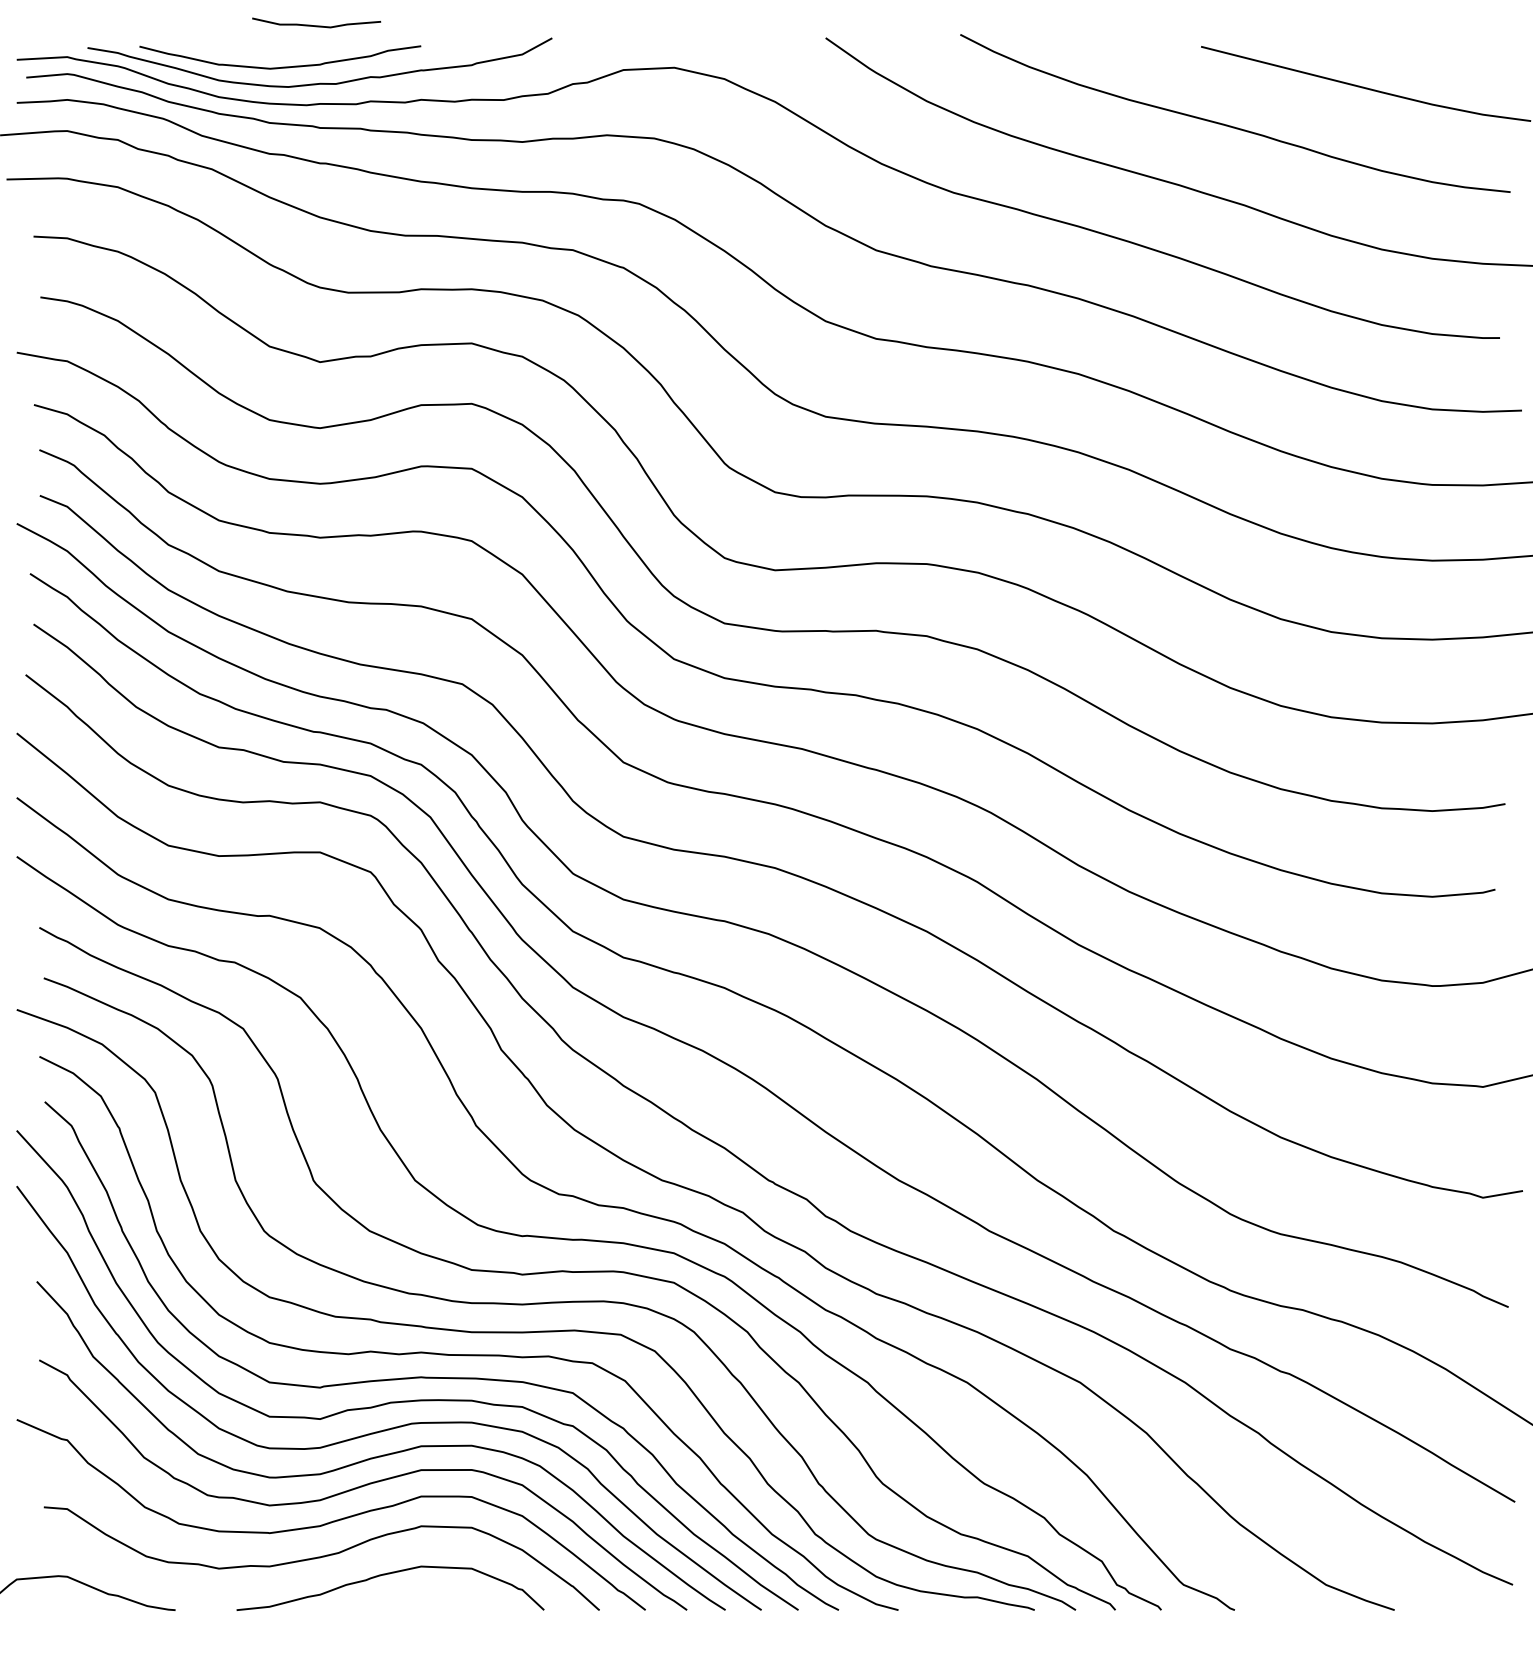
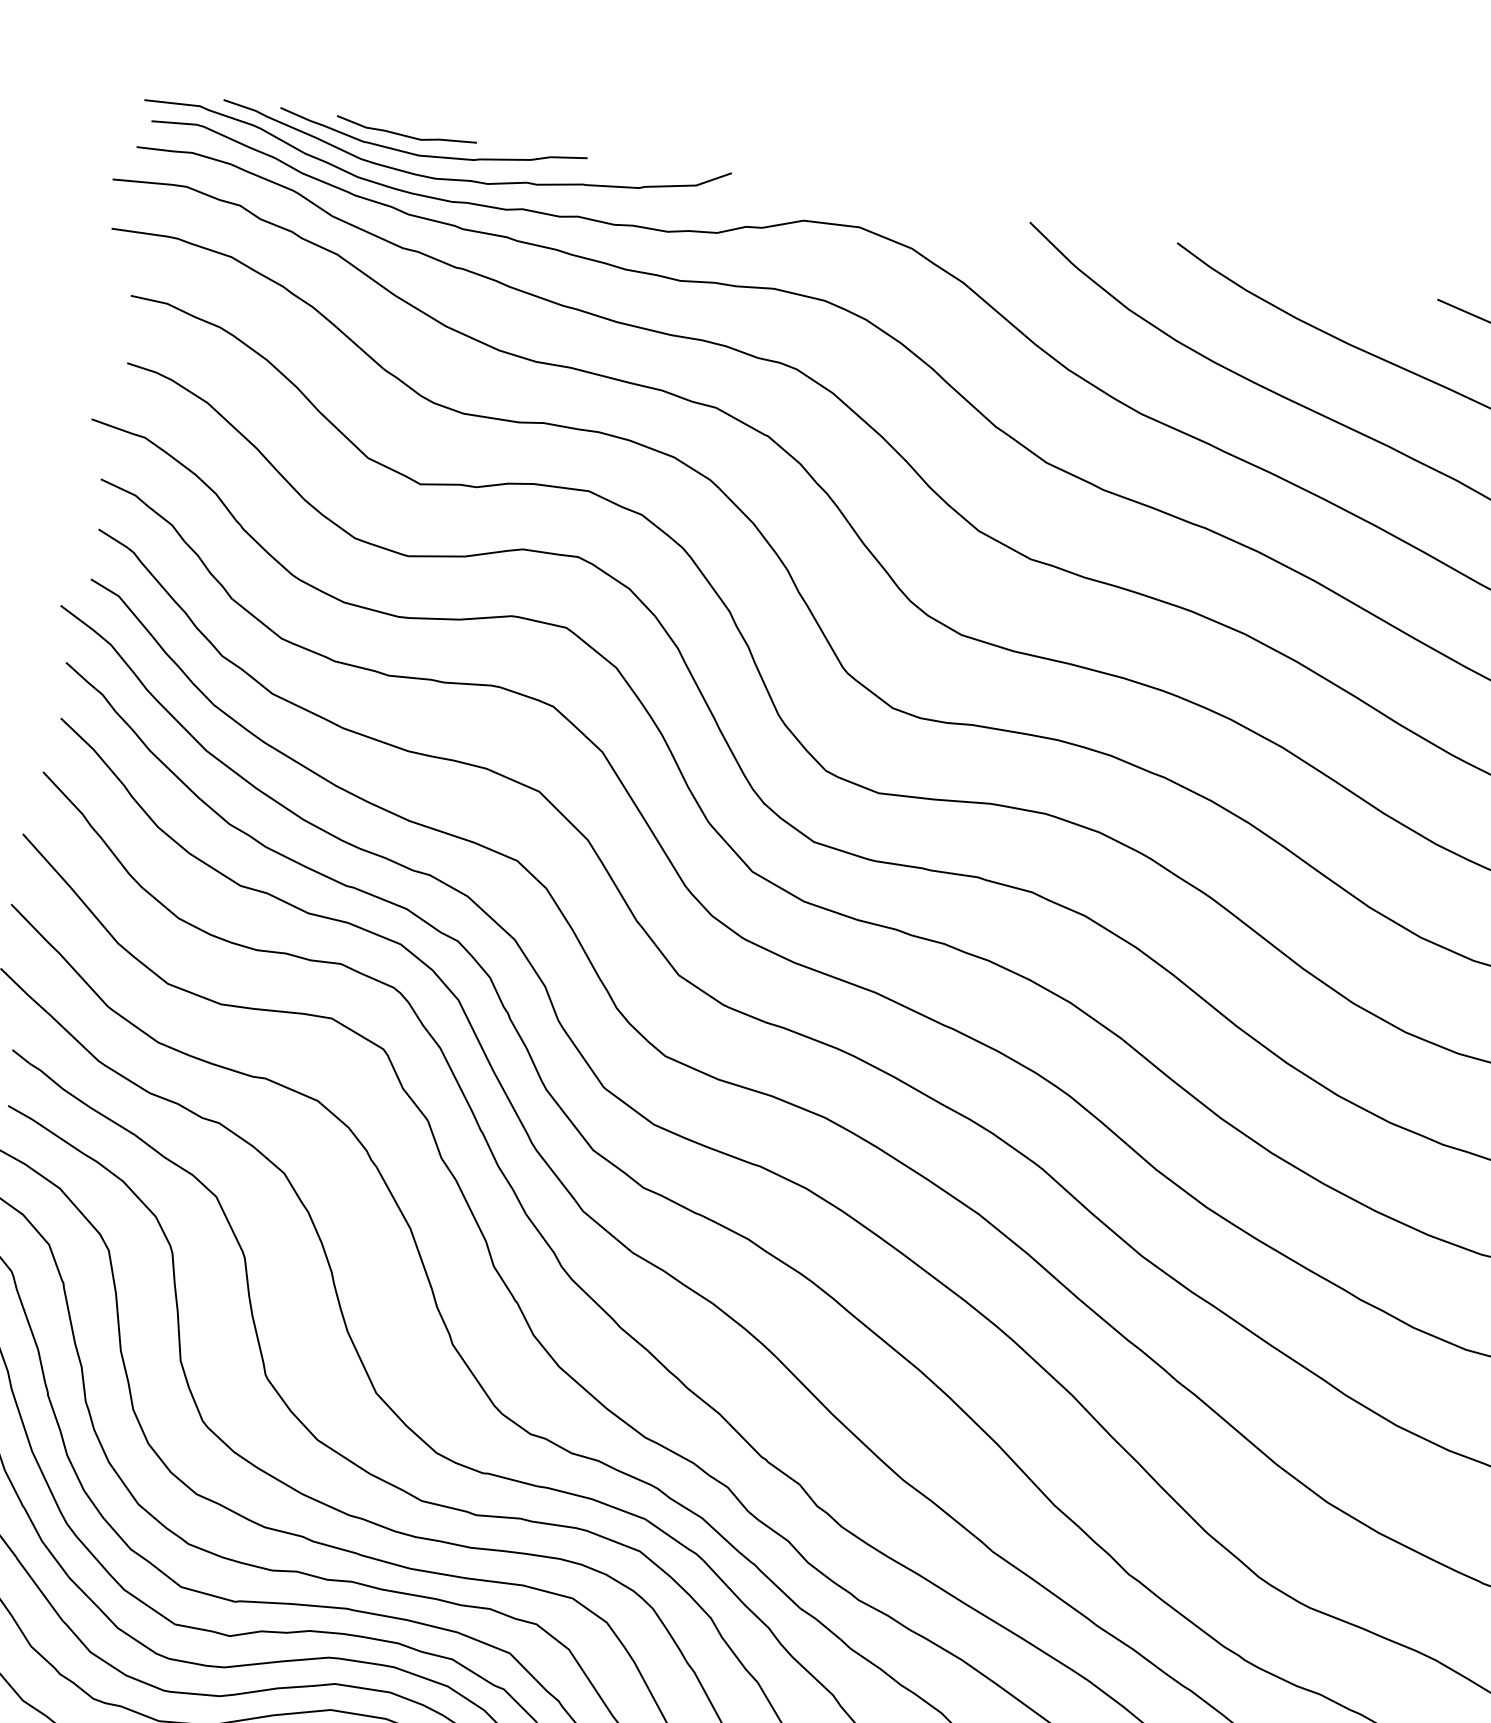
curve: (316, 25) -> (405, 135), moved

